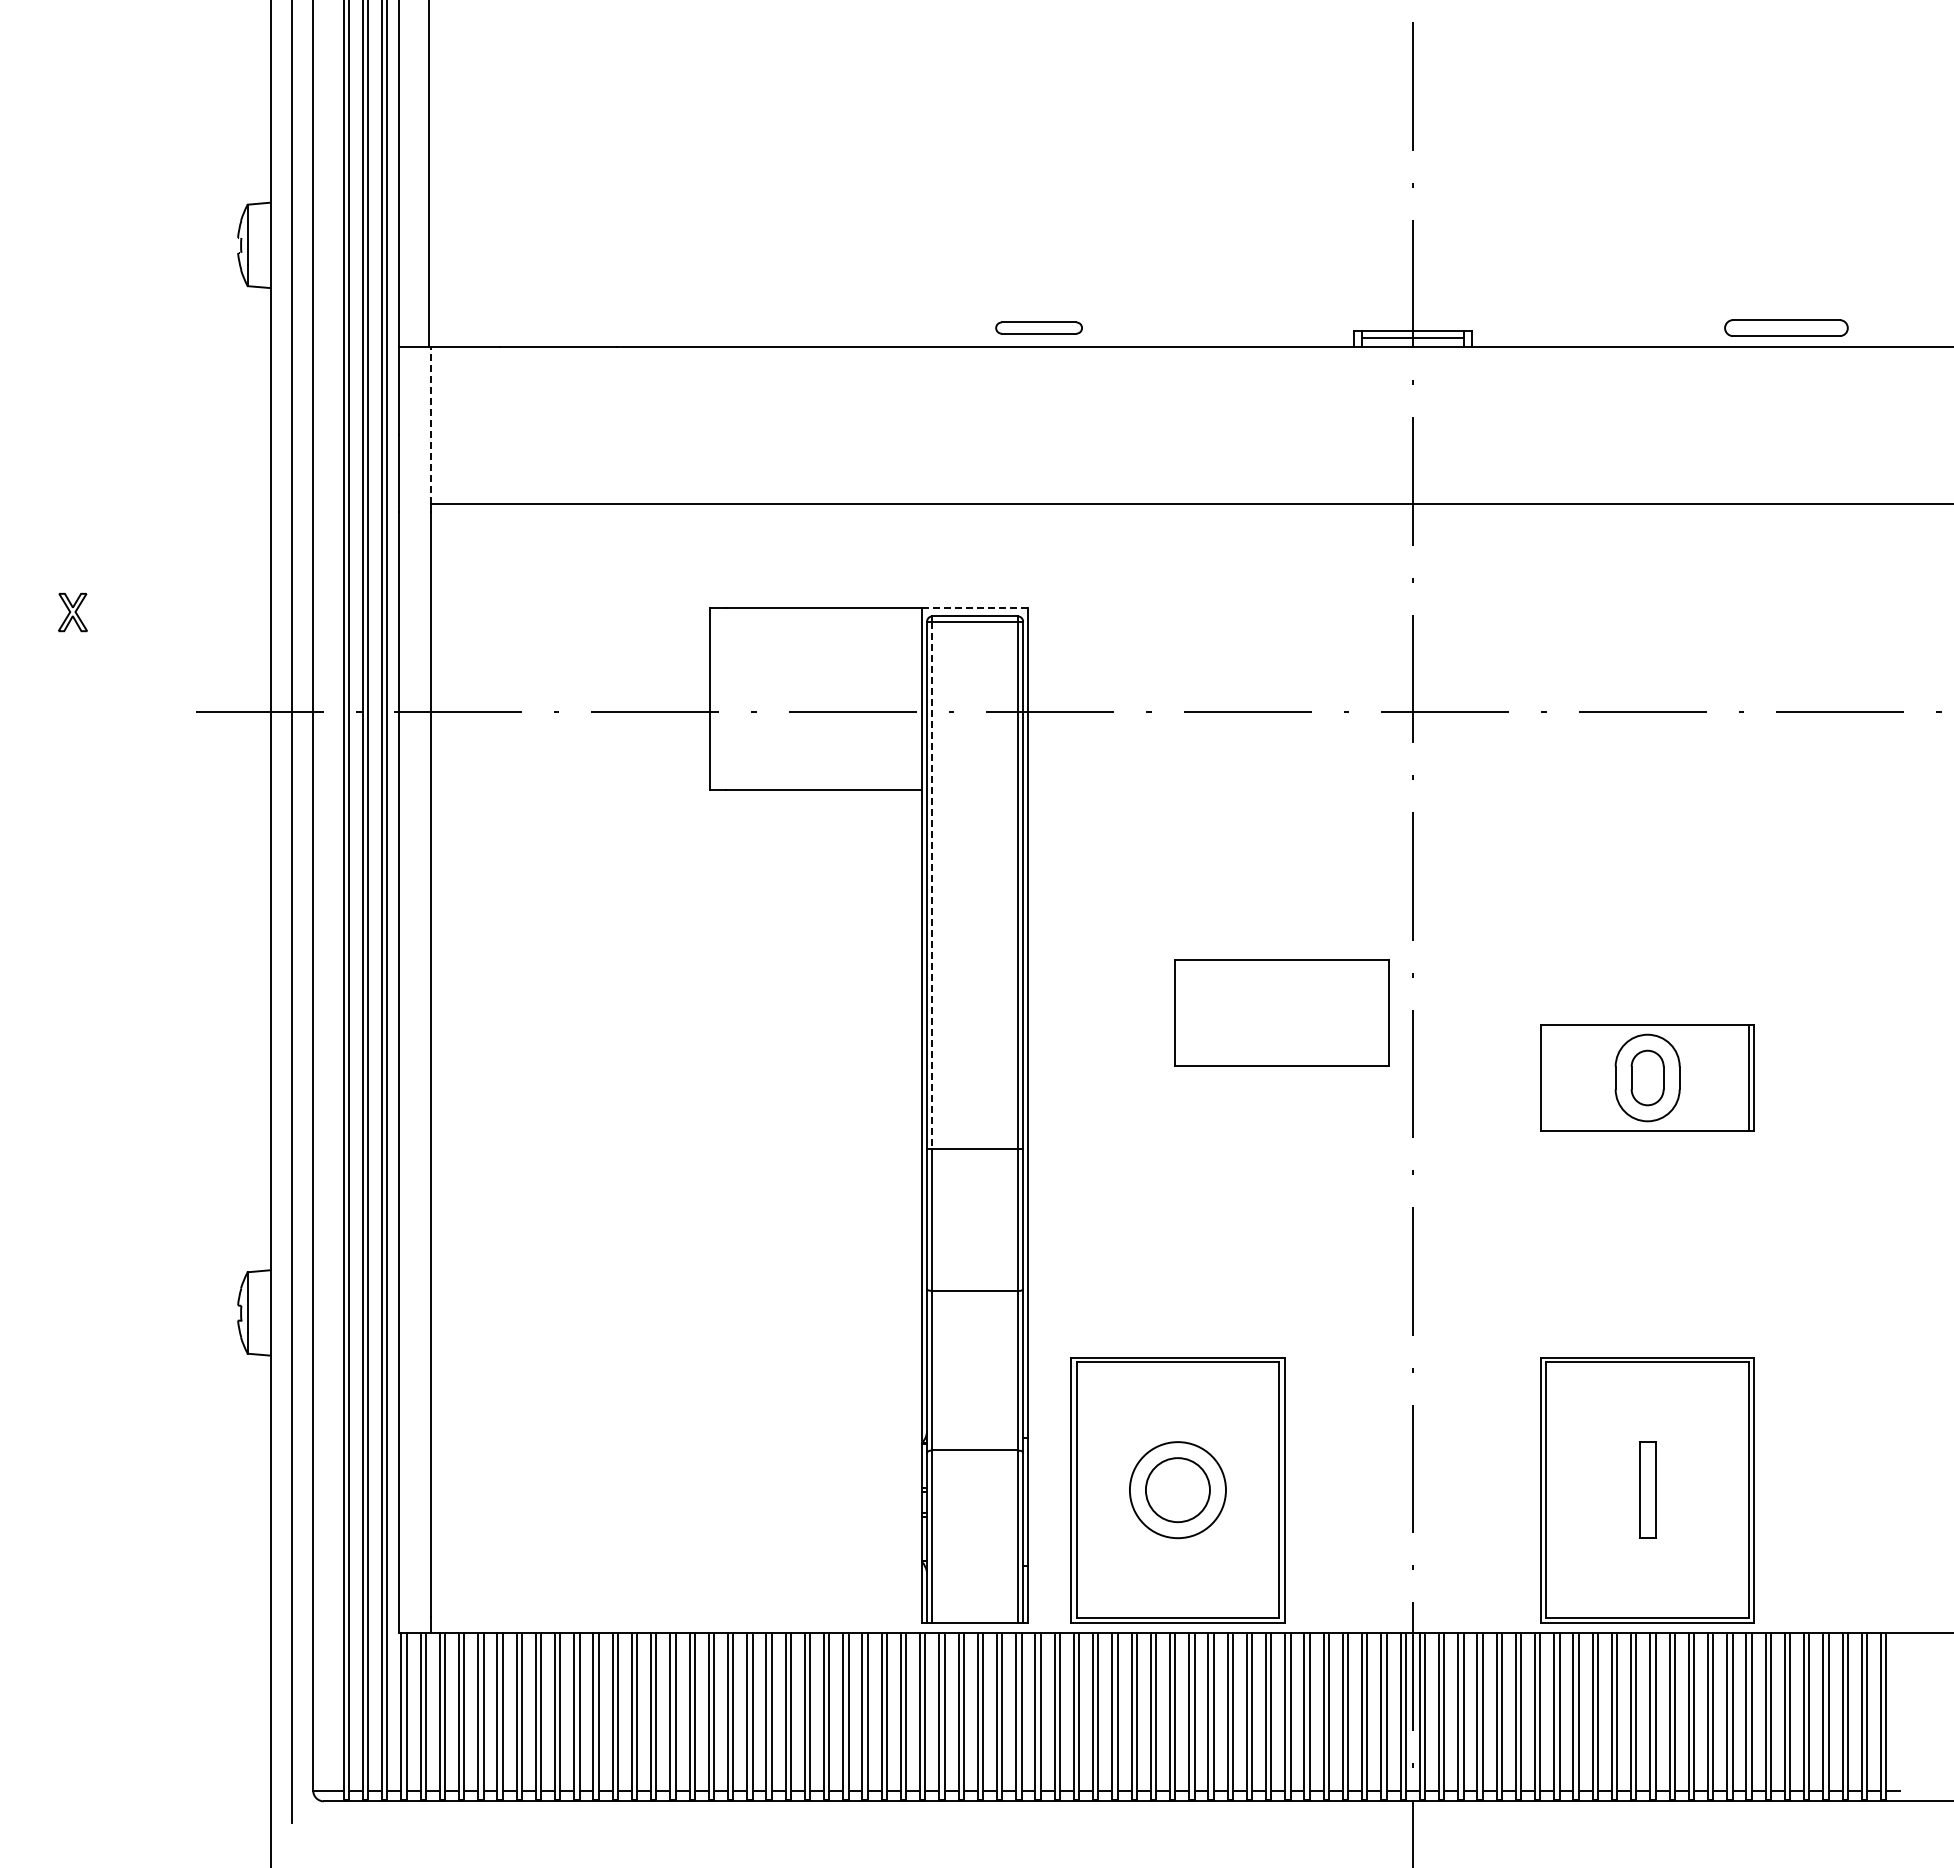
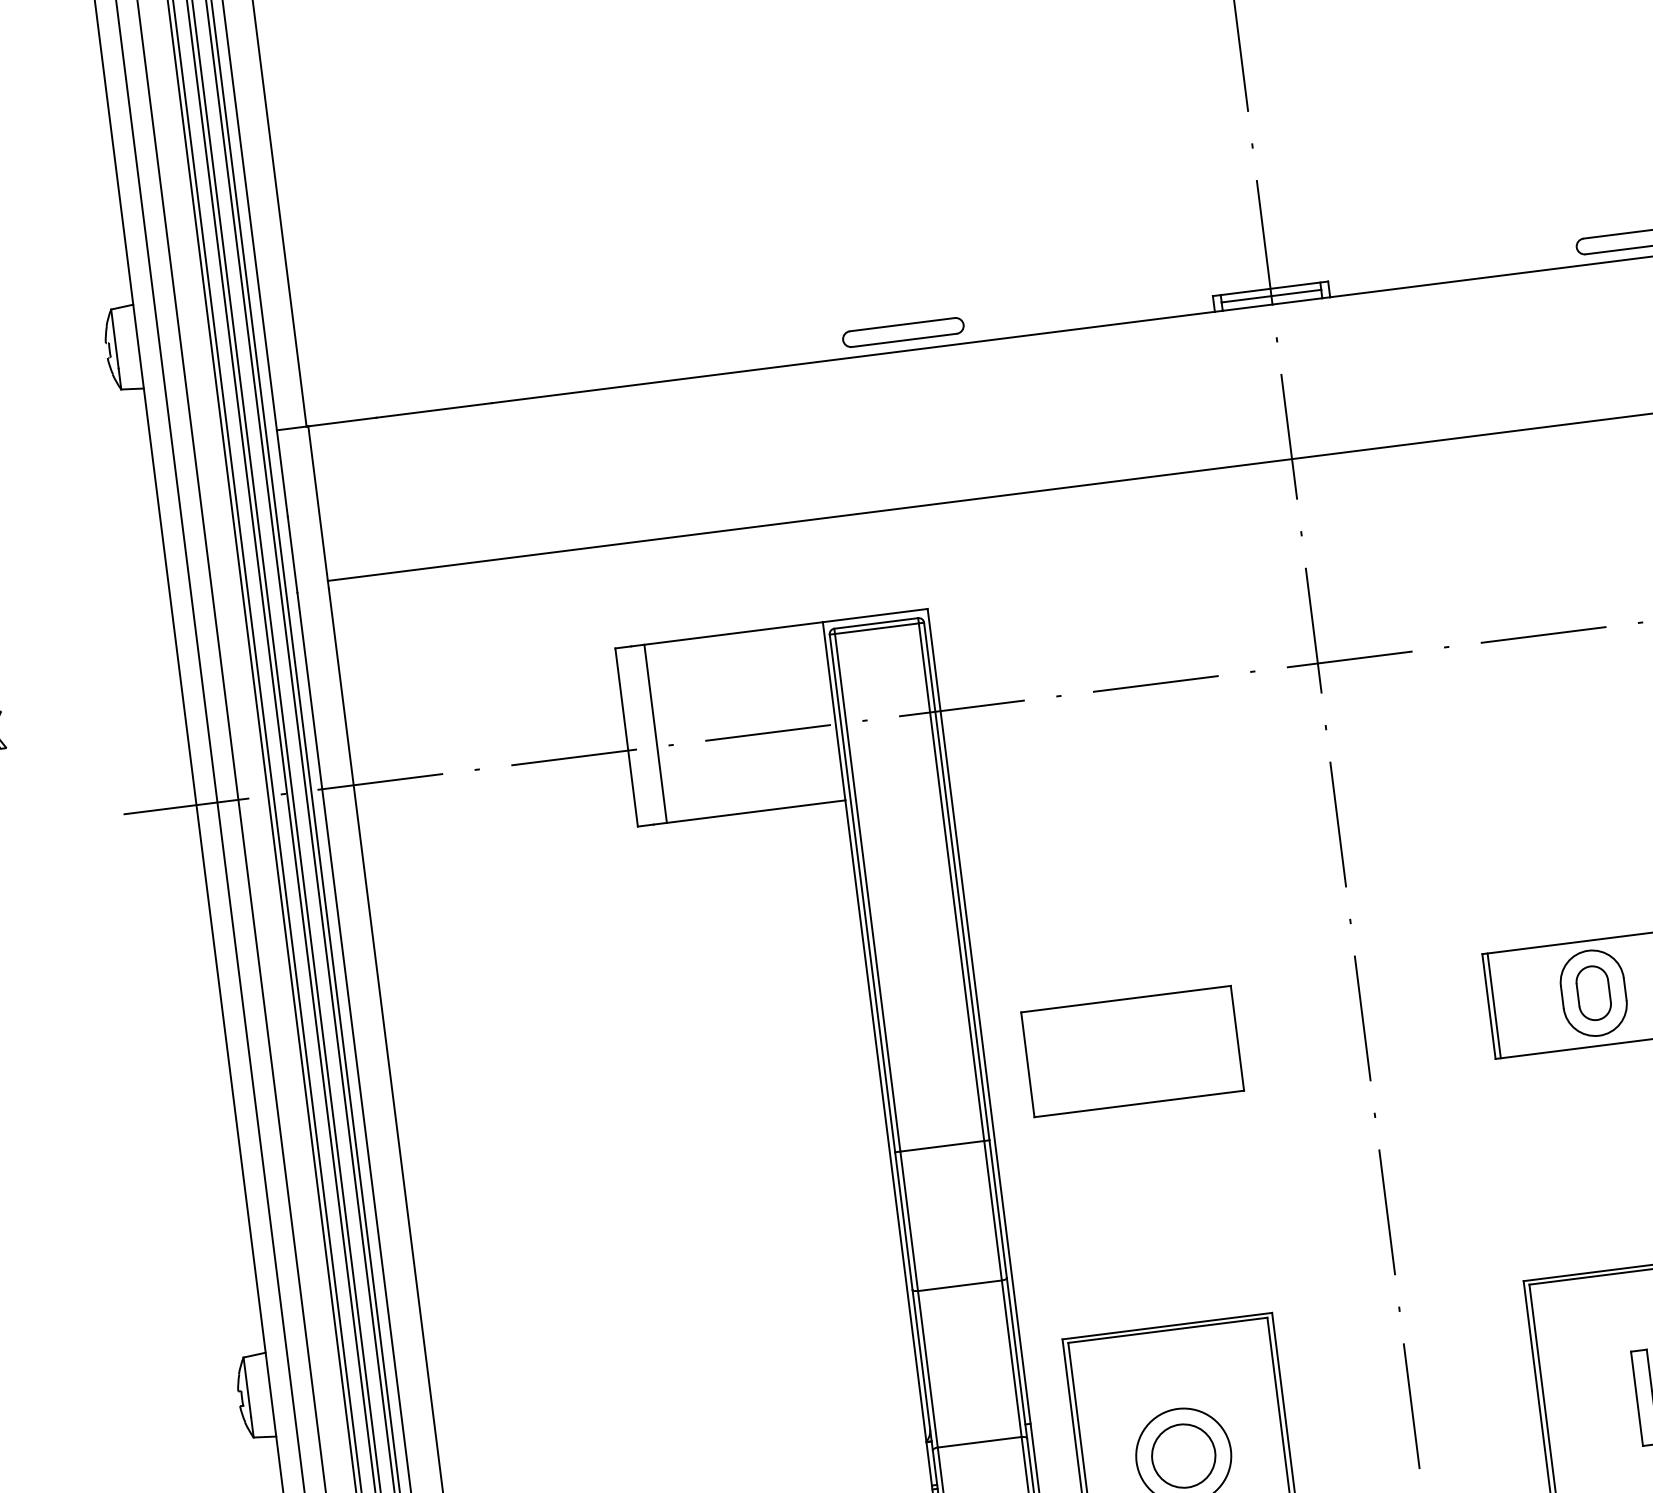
part: (1038, 327) -> (902, 332), size x1.43
line: (430, 425) -> (317, 503), dashed -> solid
line: (975, 608) -> (875, 615), dashed -> solid
line: (739, 698) -> (655, 733), added
line: (932, 885) -> (867, 892), dashed -> solid
part: (1281, 1012) -> (1132, 1051), moved
line: (1546, 1077) -> (1494, 1005), added

